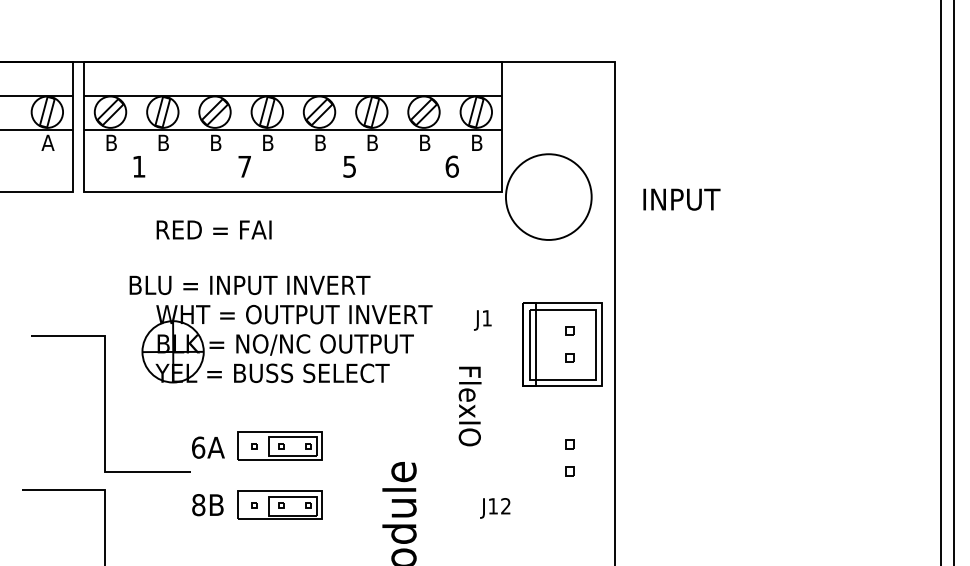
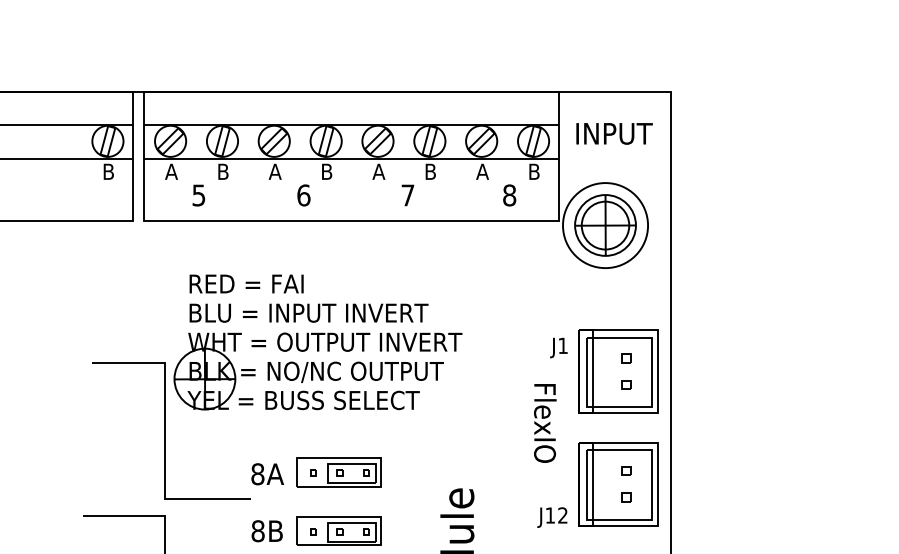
text: (47, 142) -> (108, 171), A -> B
text: (111, 142) -> (171, 171), B -> A
text: (215, 142) -> (274, 171), B -> A
text: (320, 142) -> (378, 171), B -> A
text: (424, 142) -> (482, 171), B -> A
text: (138, 166) -> (198, 195), 1 -> 5
text: (244, 166) -> (303, 195), 7 -> 6
text: (349, 166) -> (407, 195), 5 -> 7
text: (451, 166) -> (508, 195), 6 -> 8
part: (548, 196) -> (605, 224), added
text: (681, 199) -> (614, 133), moved
text: (213, 229) -> (245, 283), moved
text: (482, 320) -> (558, 348), moved
part: (286, 344) -> (317, 371), moved
text: (469, 406) -> (544, 423), moved
text: (198, 447) -> (257, 474), 6A -> 8A
part: (562, 457) -> (619, 483), added
text: (495, 508) -> (552, 517), moved

